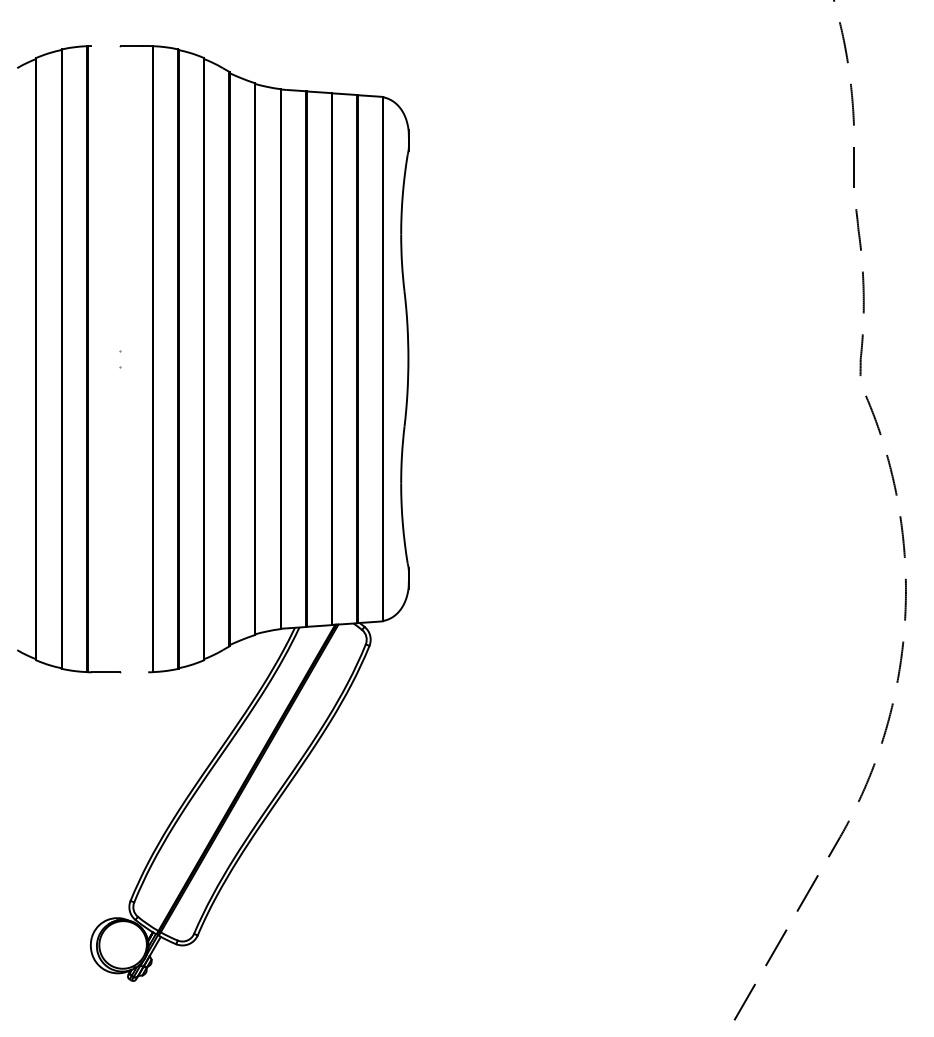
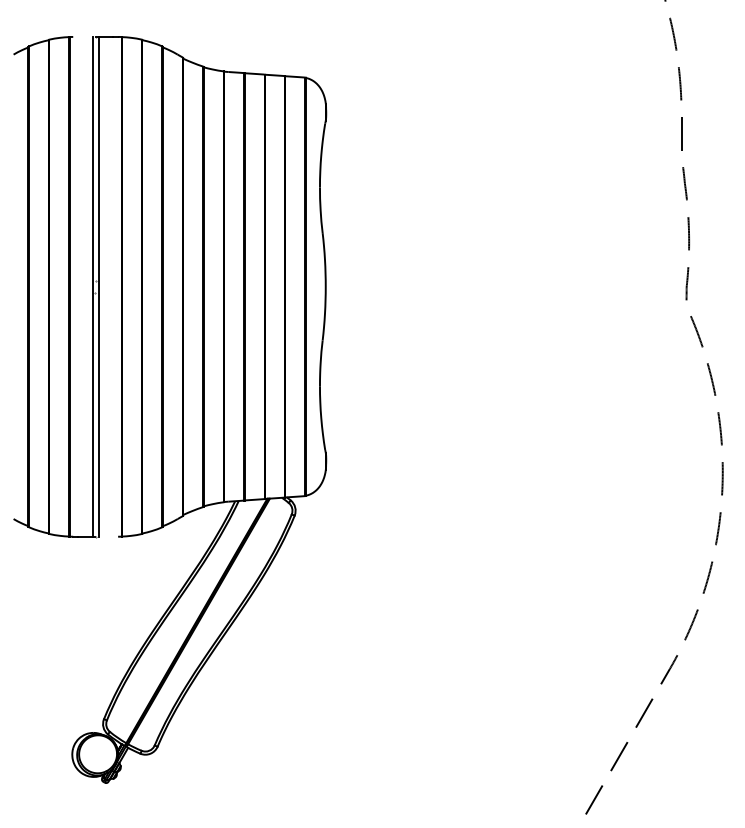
line: (116, 359) -> (92, 287), added
line: (123, 359) -> (98, 287), added

